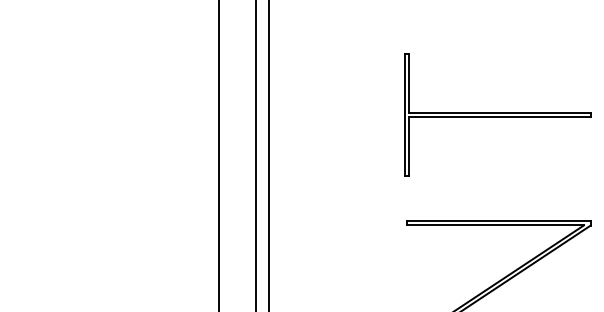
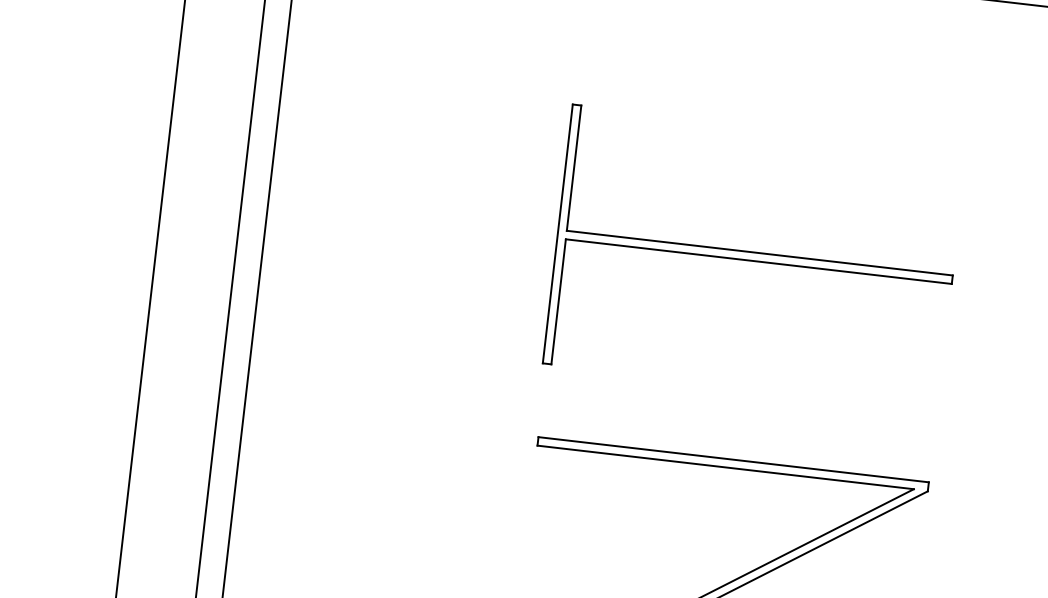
part: (497, 114) -> (754, 255), moved

